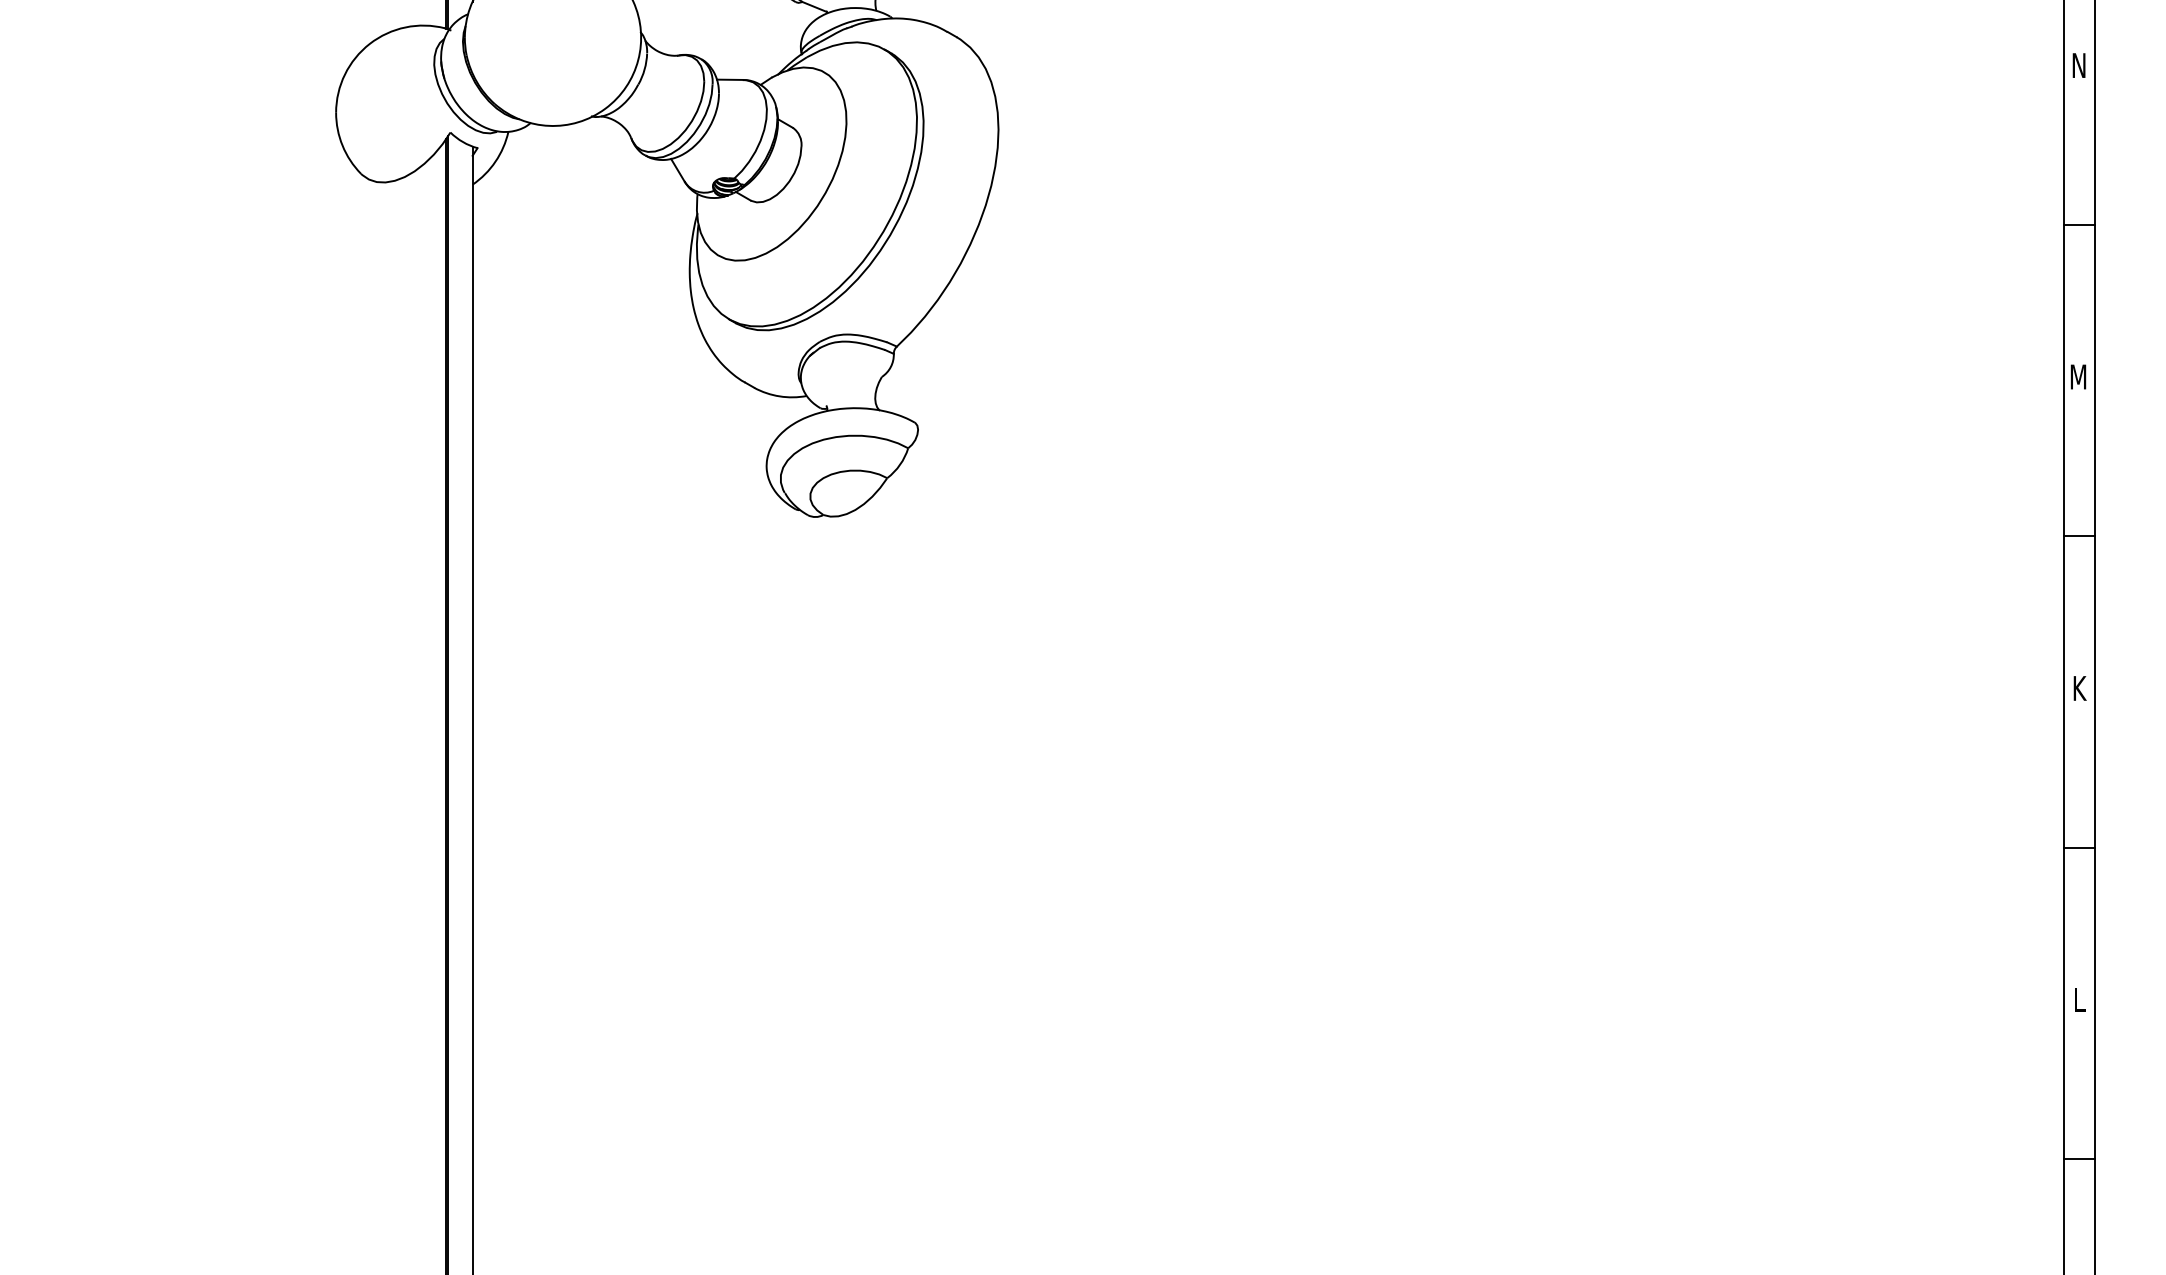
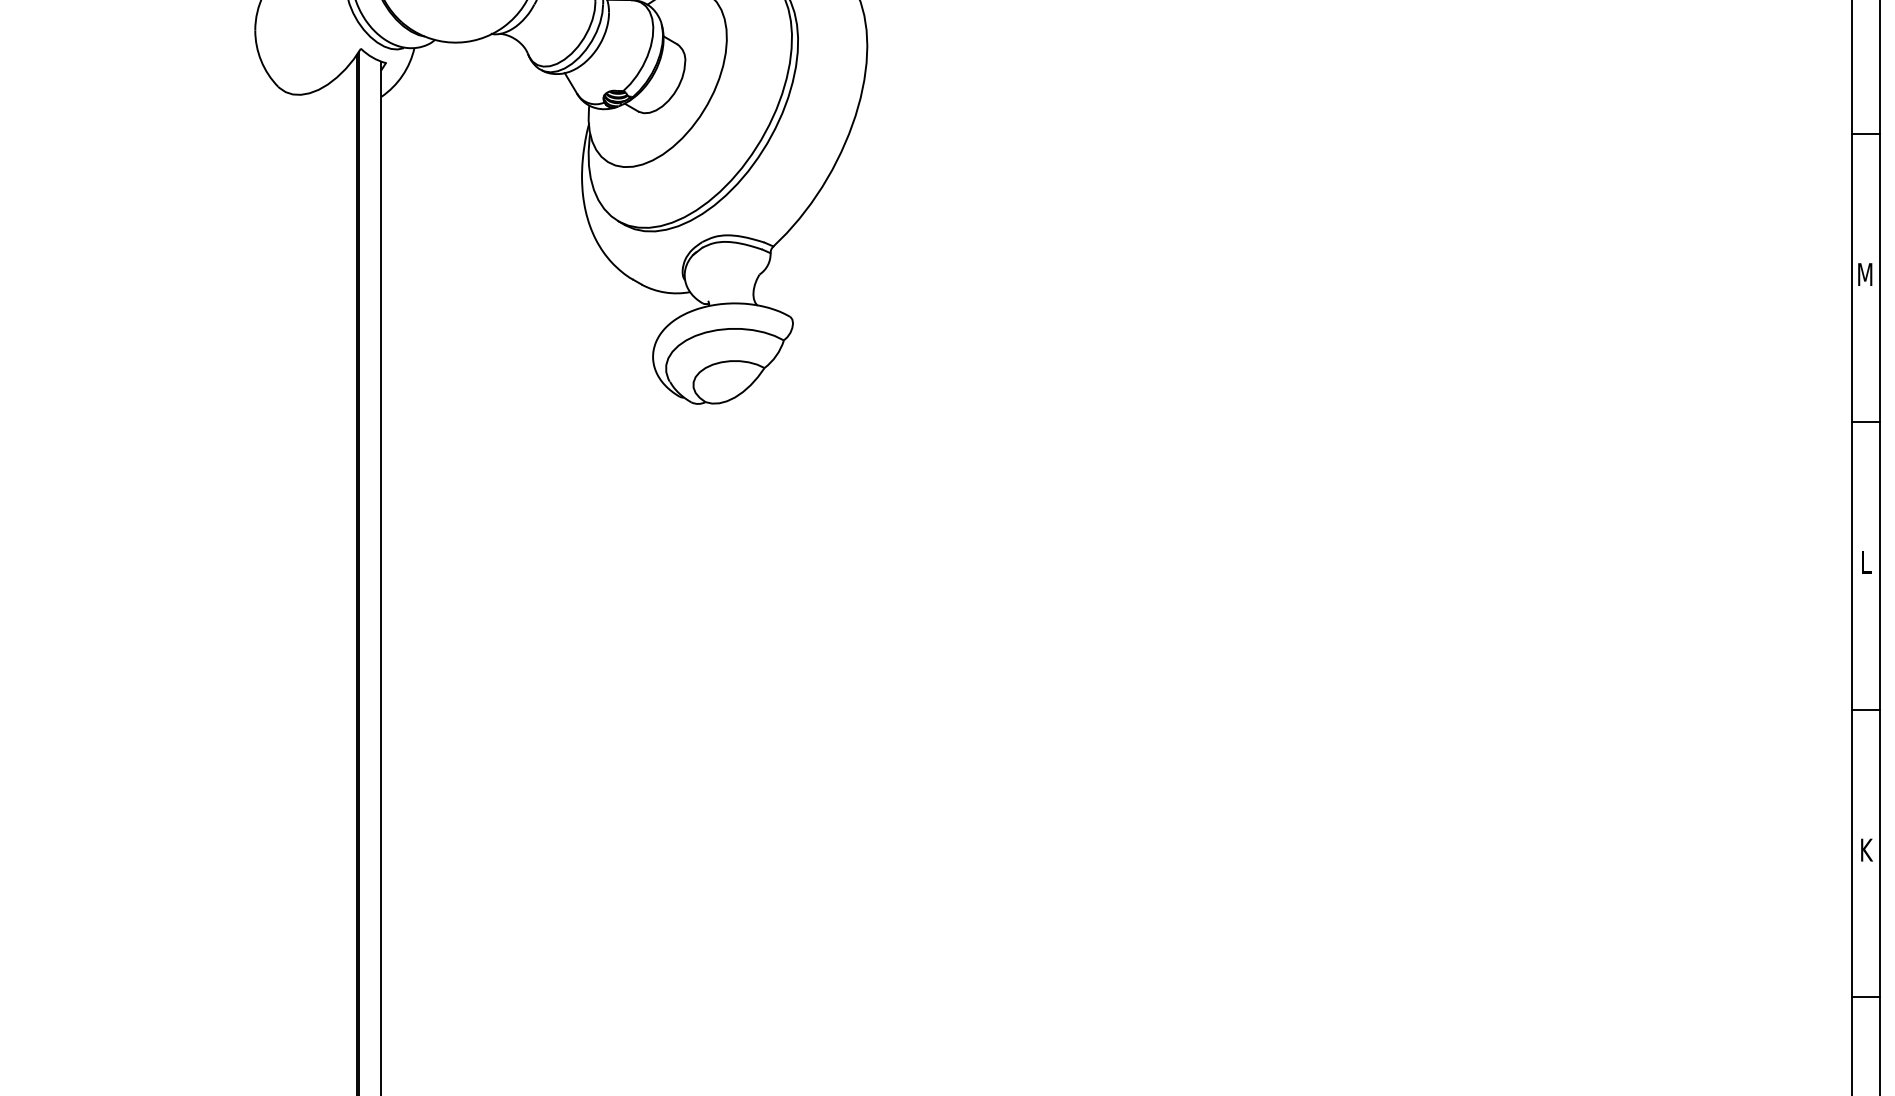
text: (2079, 688) -> (1866, 562), K -> L
text: (2080, 999) -> (1867, 849), L -> K

